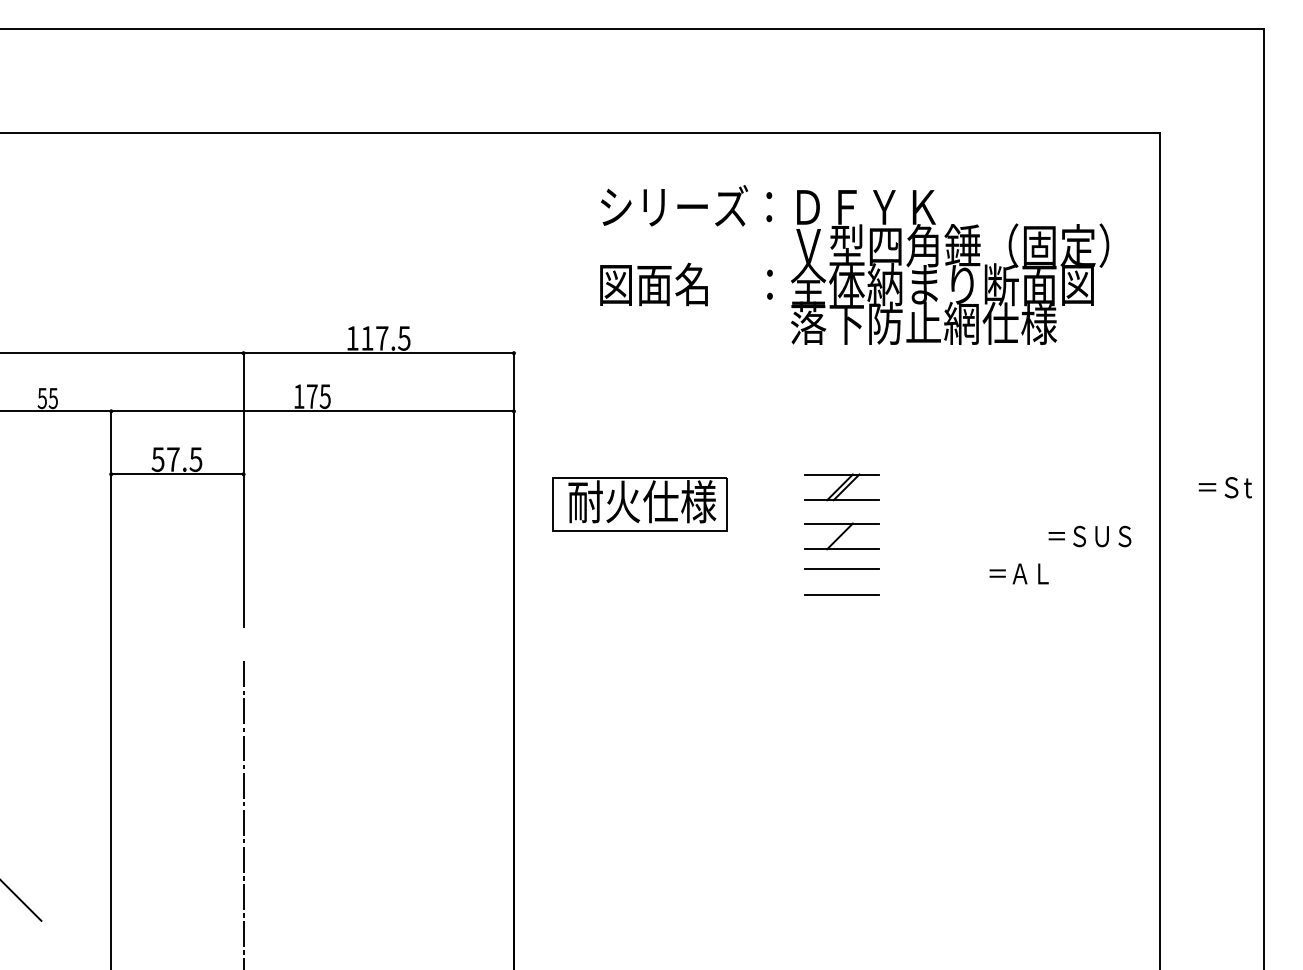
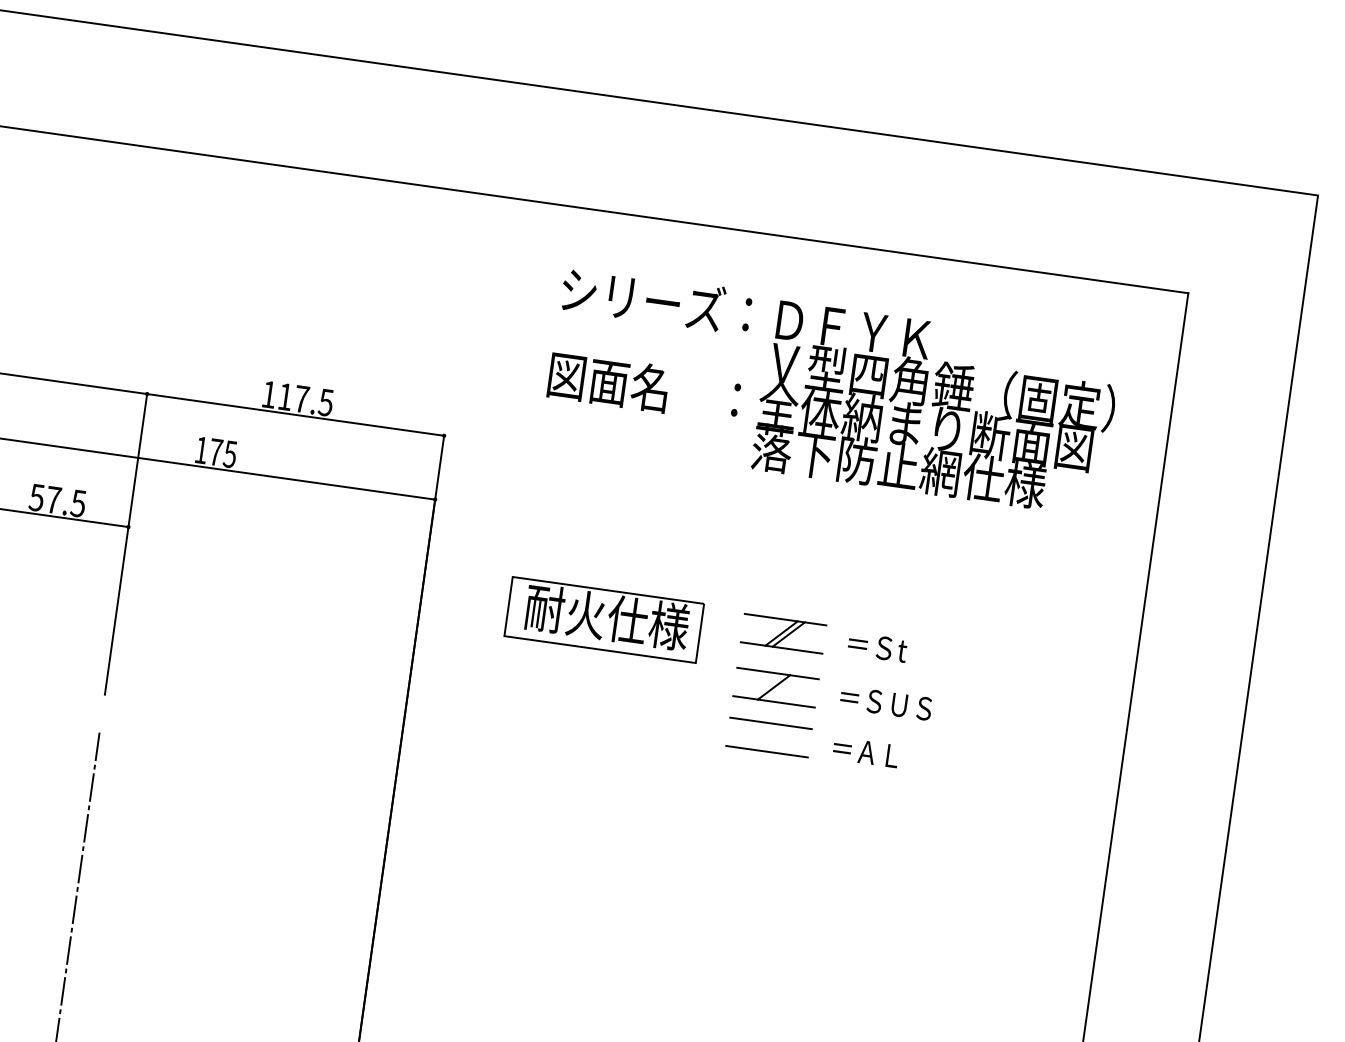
text: (1224, 487) -> (876, 647), moved
part: (639, 504) -> (603, 619), moved
text: (1089, 536) -> (885, 703), moved
text: (1018, 573) -> (865, 751), moved

